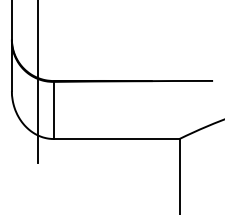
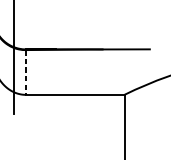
line: (53, 110) -> (25, 72), solid -> dashed

